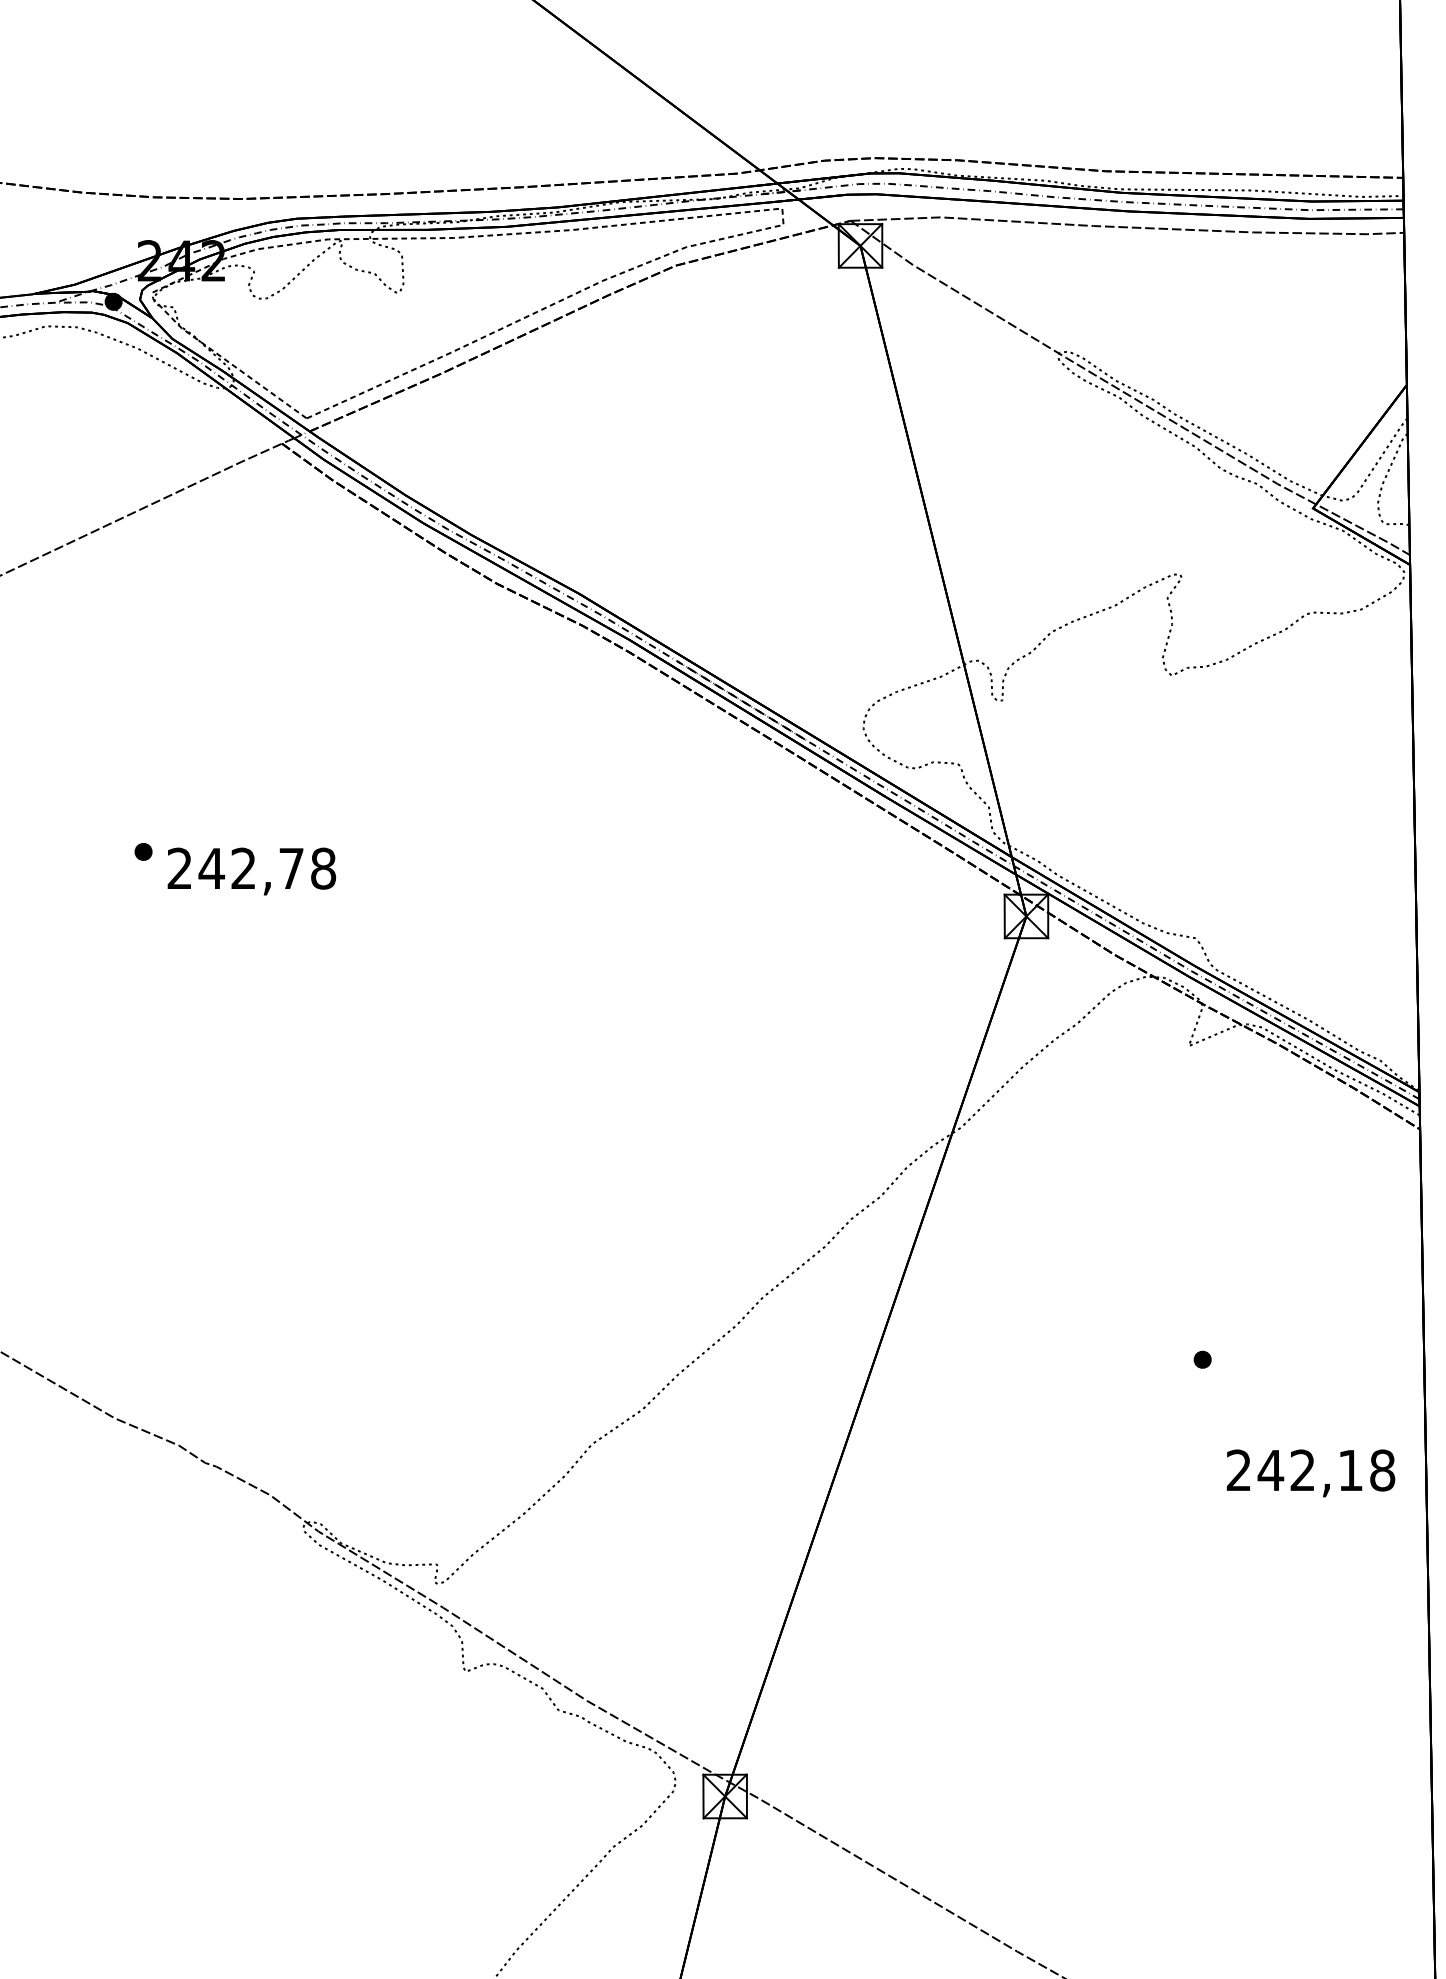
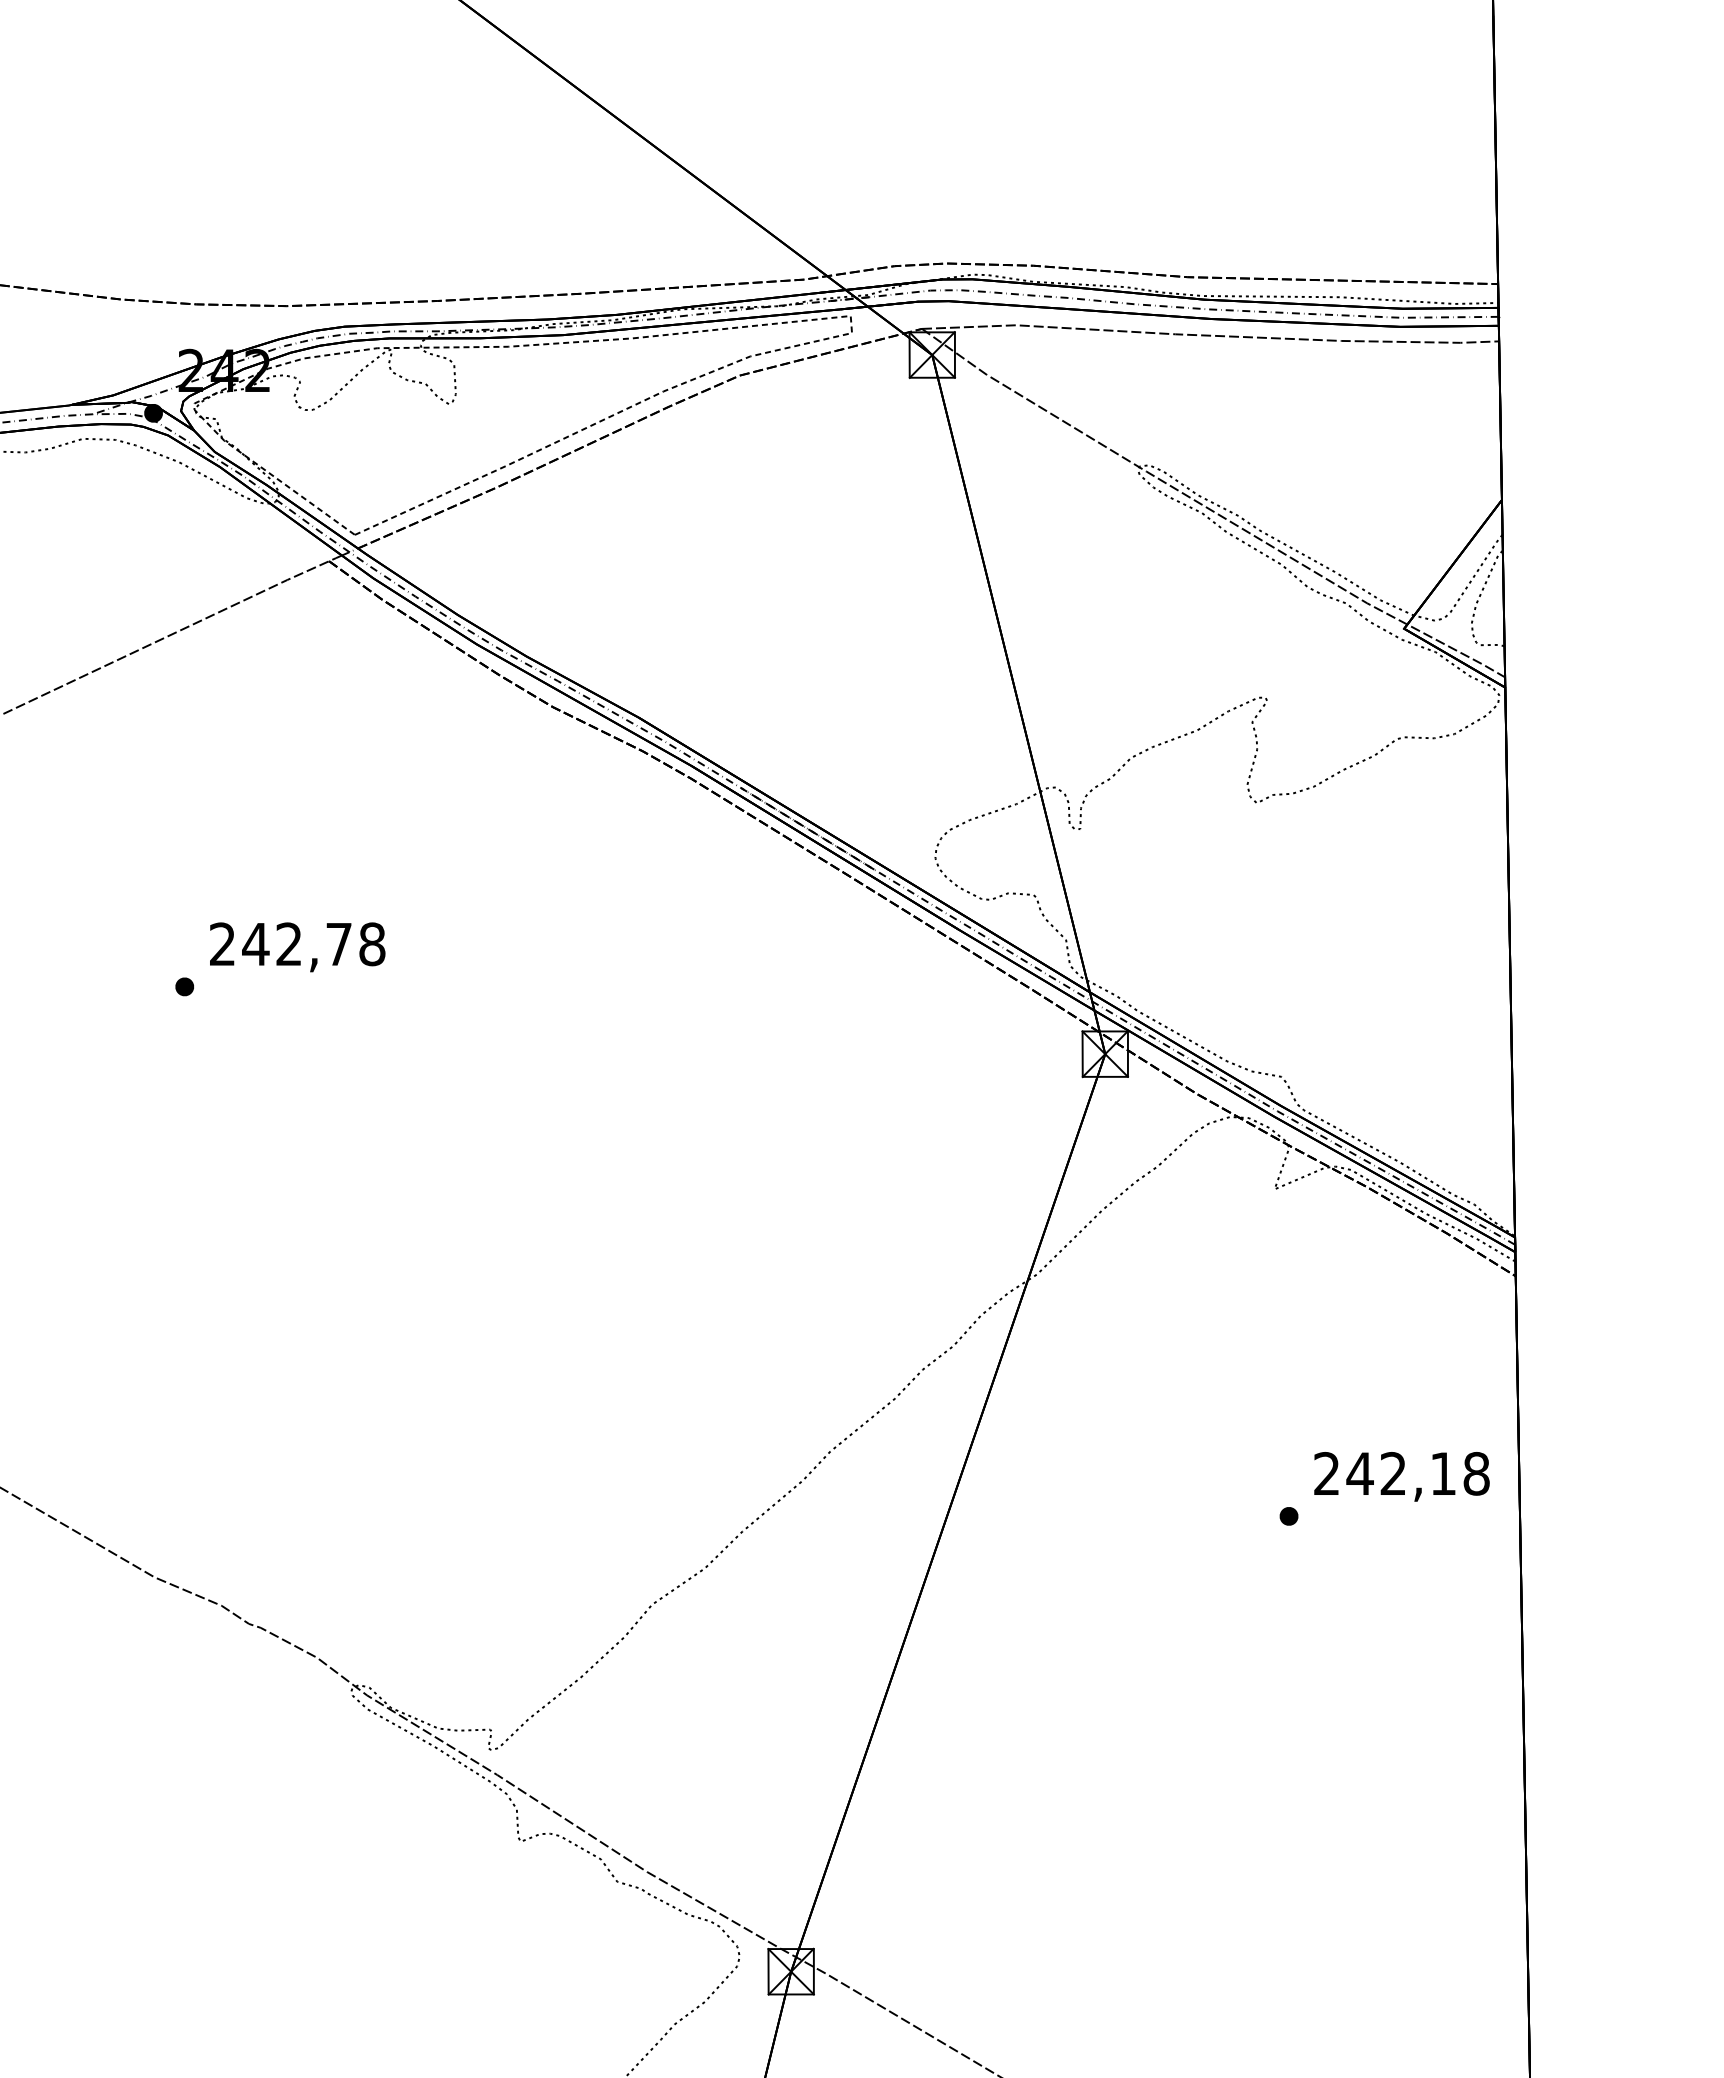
text: (251, 871) -> (297, 947), moved
text: (1310, 1473) -> (1401, 1476), moved

